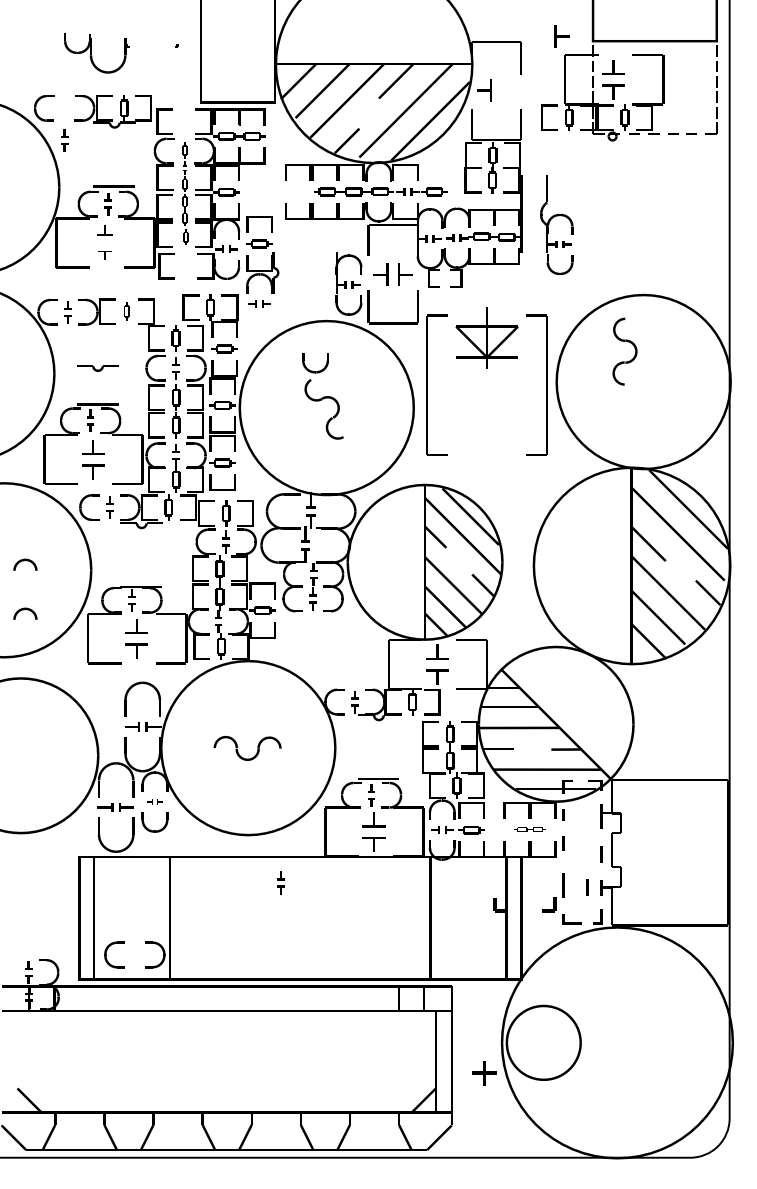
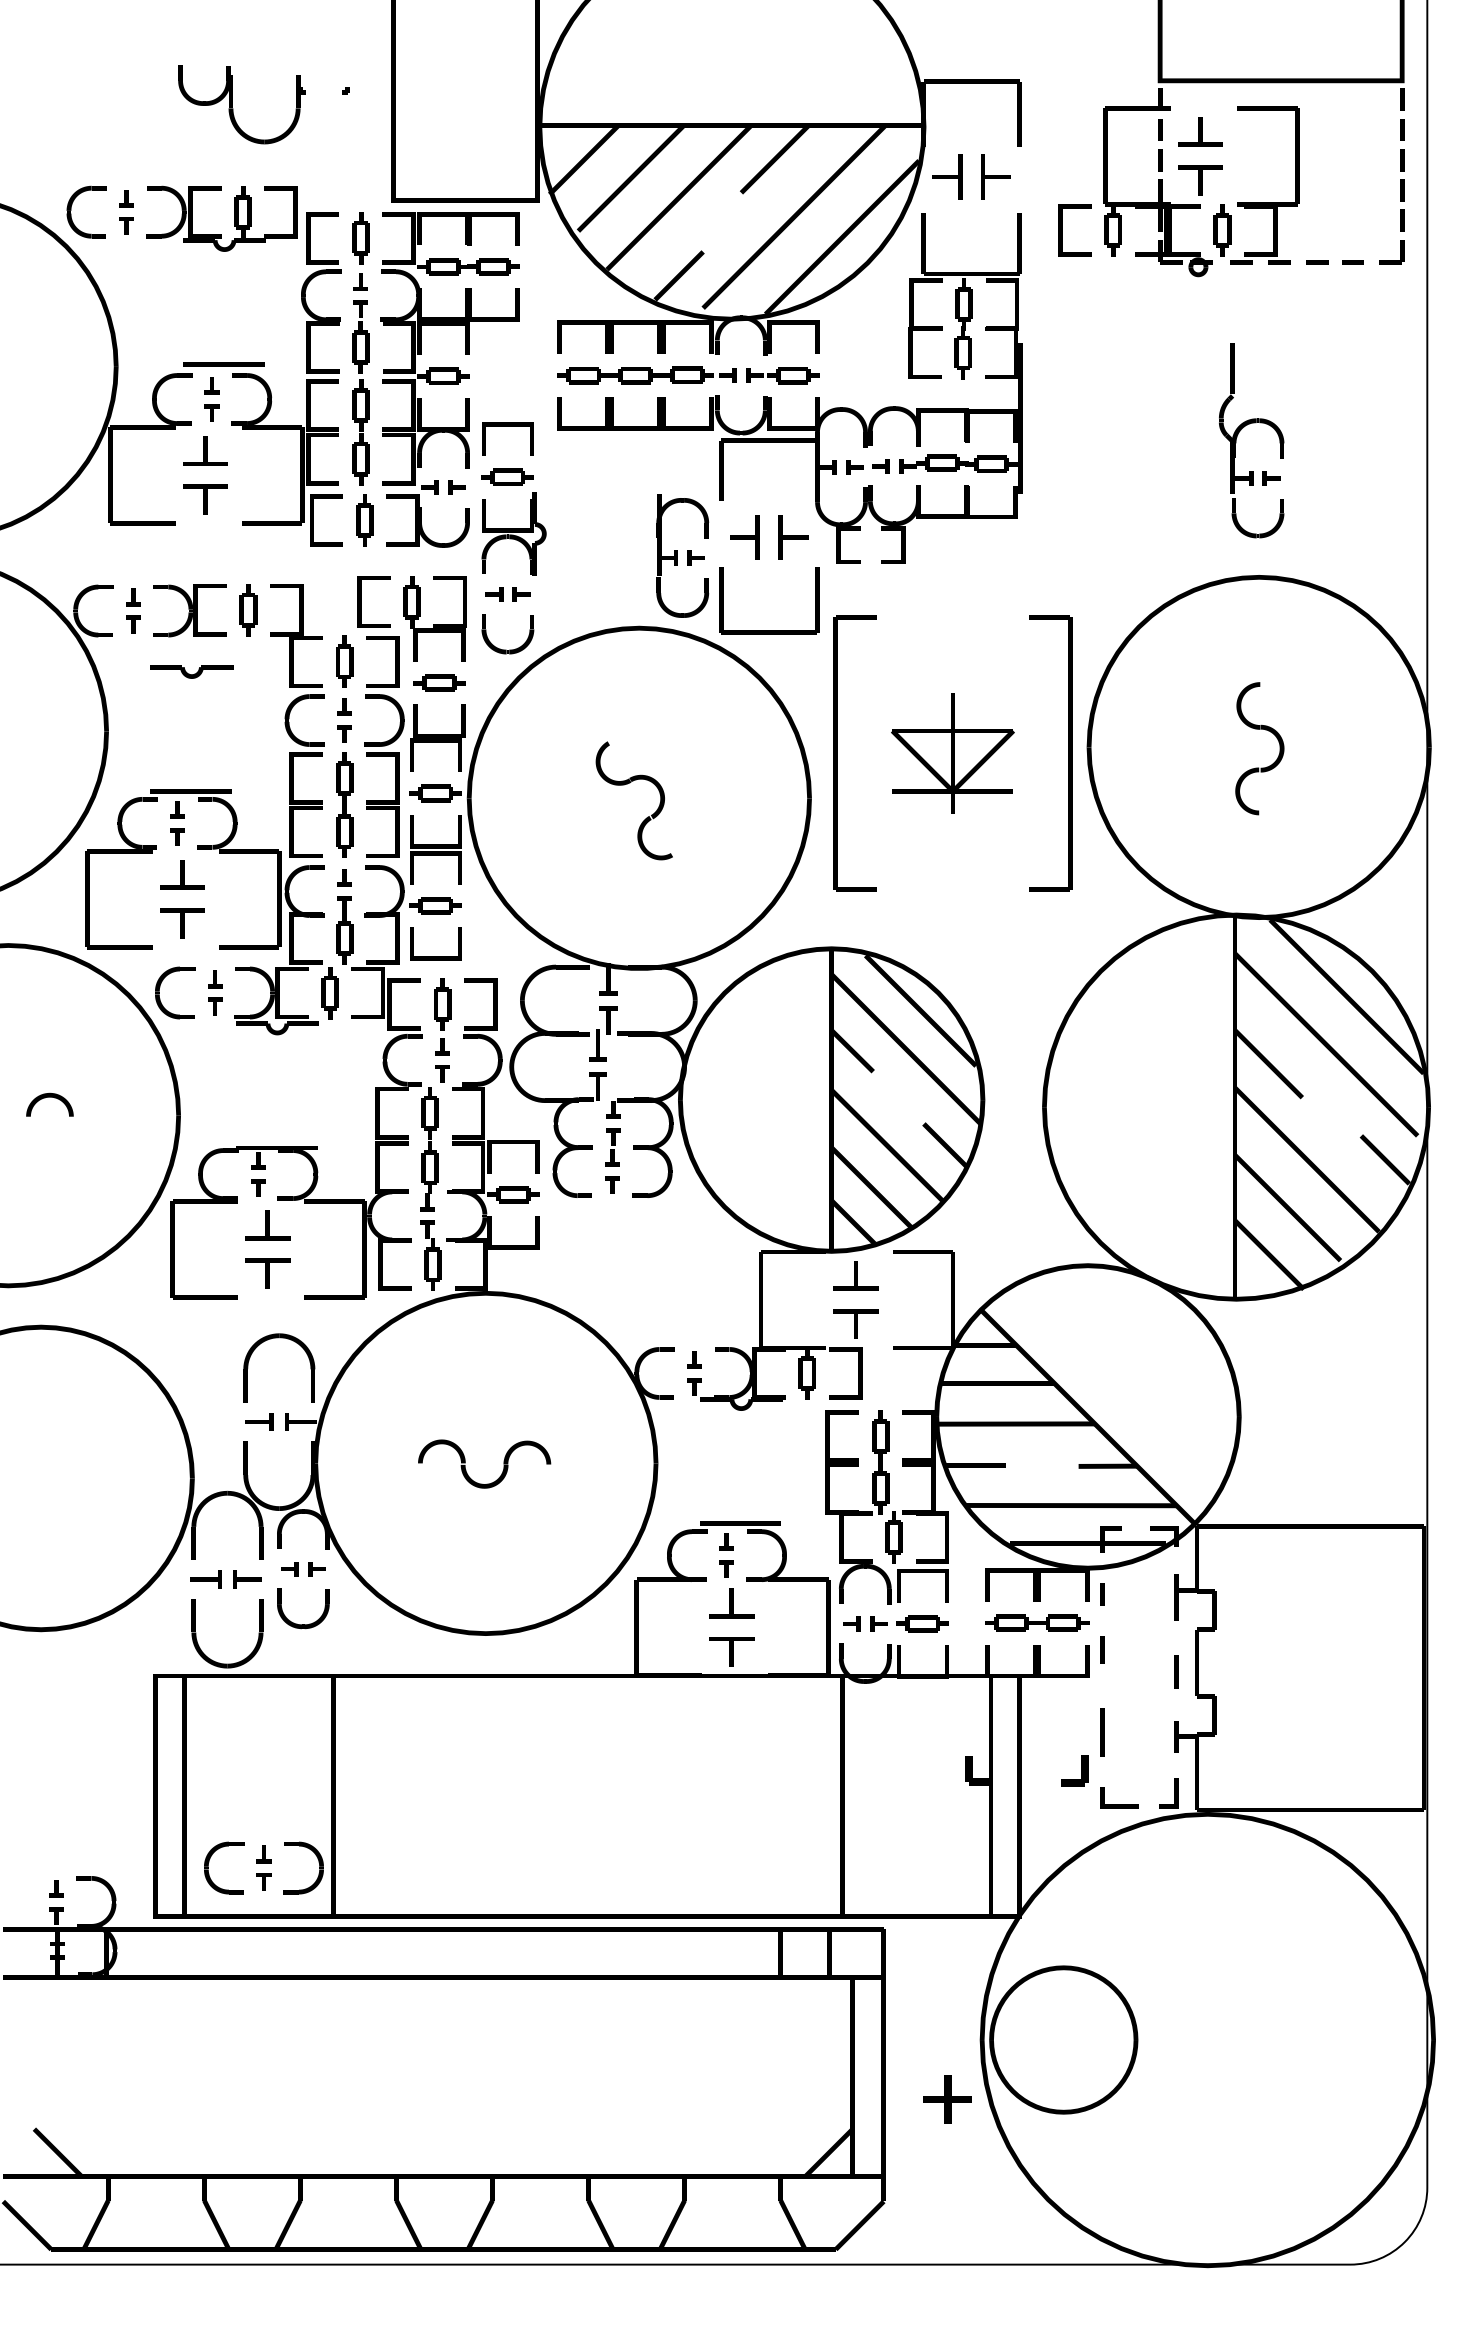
part: (561, 36) -> (994, 177), moved
part: (96, 53) -> (241, 104), moved
part: (64, 140) -> (126, 212), moved
part: (380, 191) -> (687, 374), moved
part: (185, 193) -> (363, 378), size x1.67
part: (553, 218) -> (1245, 427), moved
part: (104, 230) -> (204, 451), size x1.43
part: (104, 255) -> (204, 499), size x1.67
part: (126, 311) -> (247, 609), size x1.43
part: (486, 337) -> (951, 752), moved
part: (627, 342) -> (1264, 730), moved
part: (97, 368) -> (190, 672), moved
curve: (312, 370) -> (501, 648), moved
curve: (24, 610) -> (48, 1194), removed
part: (154, 801) -> (302, 1567), size x1.43
part: (529, 829) -> (1035, 1622), size x1.67
part: (280, 882) -> (263, 1867), moved
line: (587, 887) -> (1149, 1736), removed

